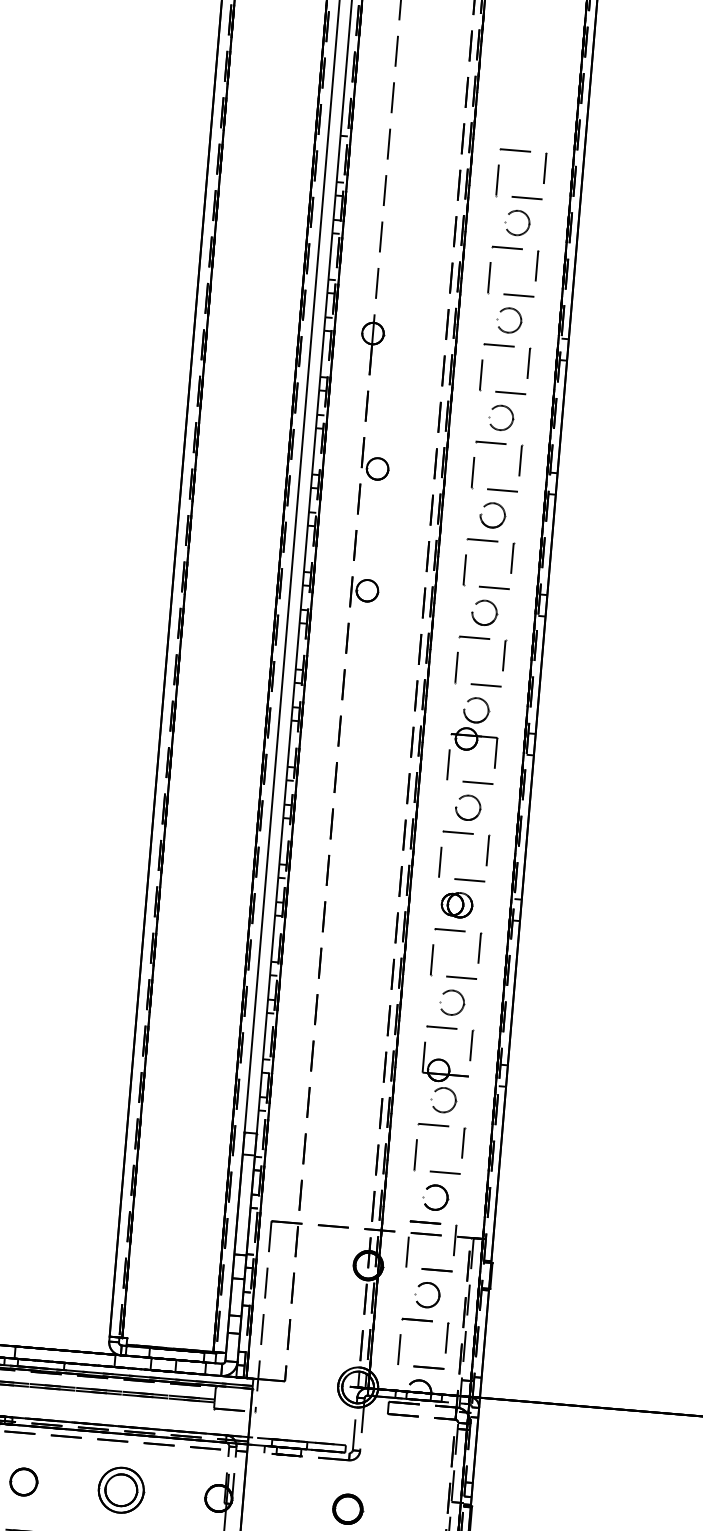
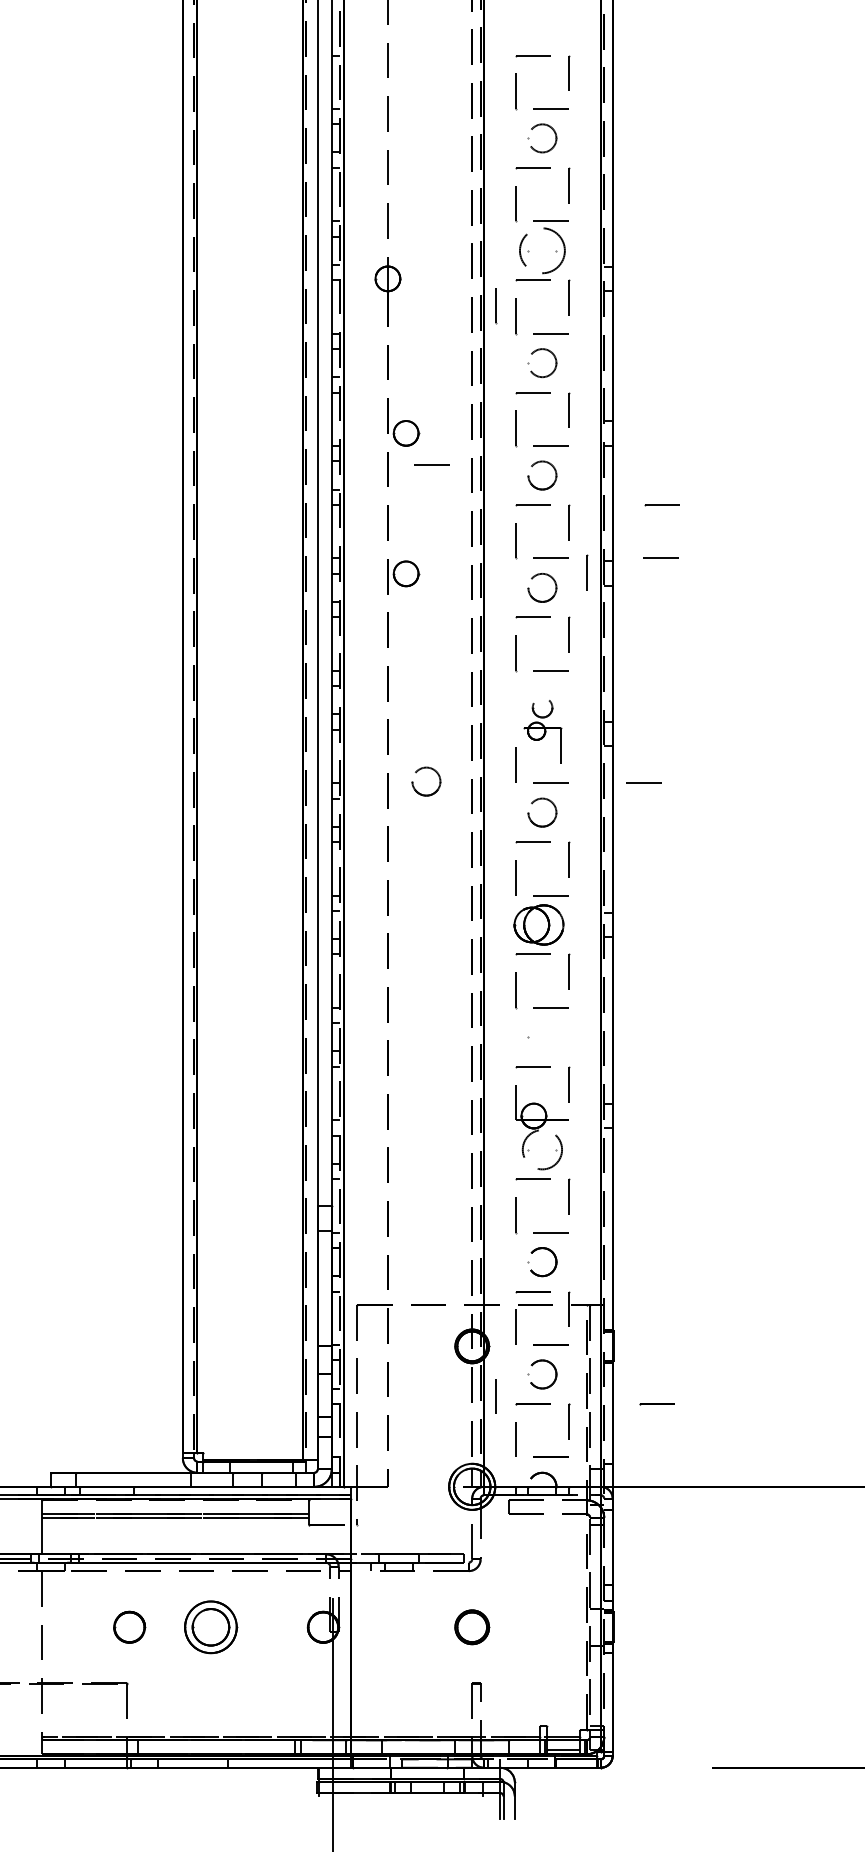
circle: (509, 320) -> (542, 250), size x1.6
line: (465, 365) -> (496, 306), added
line: (397, 497) -> (431, 464), added
line: (593, 550) -> (661, 505), added
line: (589, 595) -> (660, 557), added
line: (524, 602) -> (587, 572), added
part: (474, 731) -> (542, 724), size x0.7
part: (367, 761) -> (422, 769), added
line: (558, 789) -> (643, 782), added
part: (456, 904) -> (538, 924), size x1.4
part: (461, 1007) -> (554, 1041), removed
circle: (443, 1099) -> (542, 1149), size x1.4
line: (384, 1310) -> (495, 1396), added
line: (523, 1329) -> (656, 1404), added
part: (23, 1481) -> (129, 1626), moved

